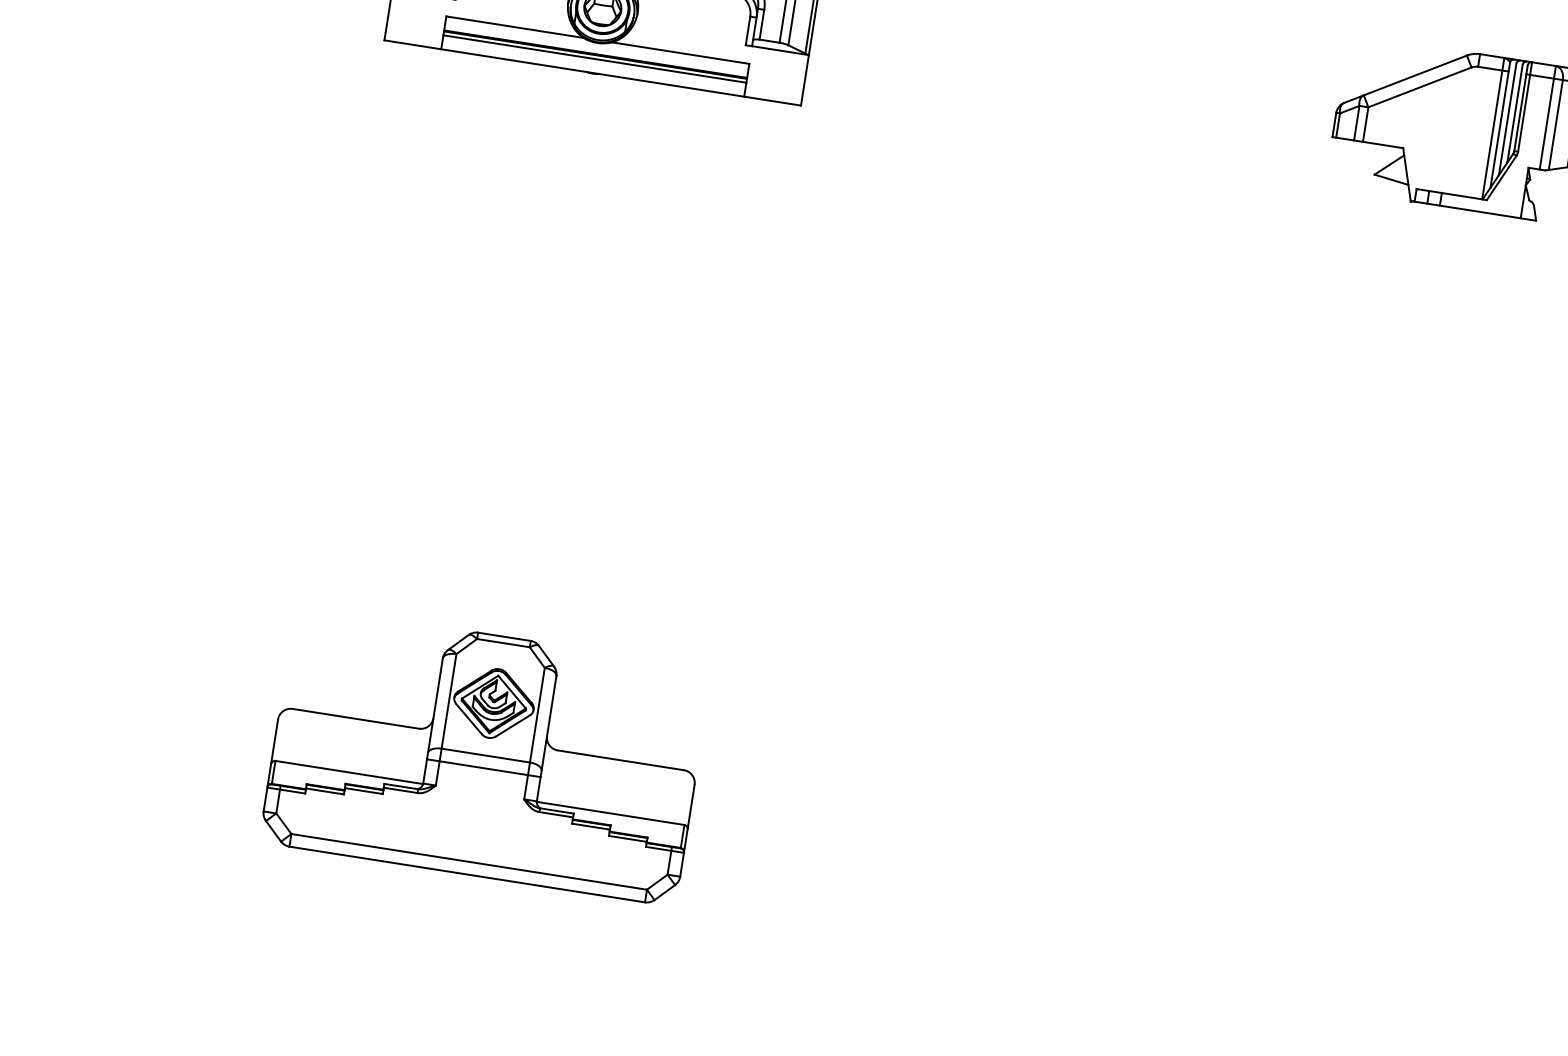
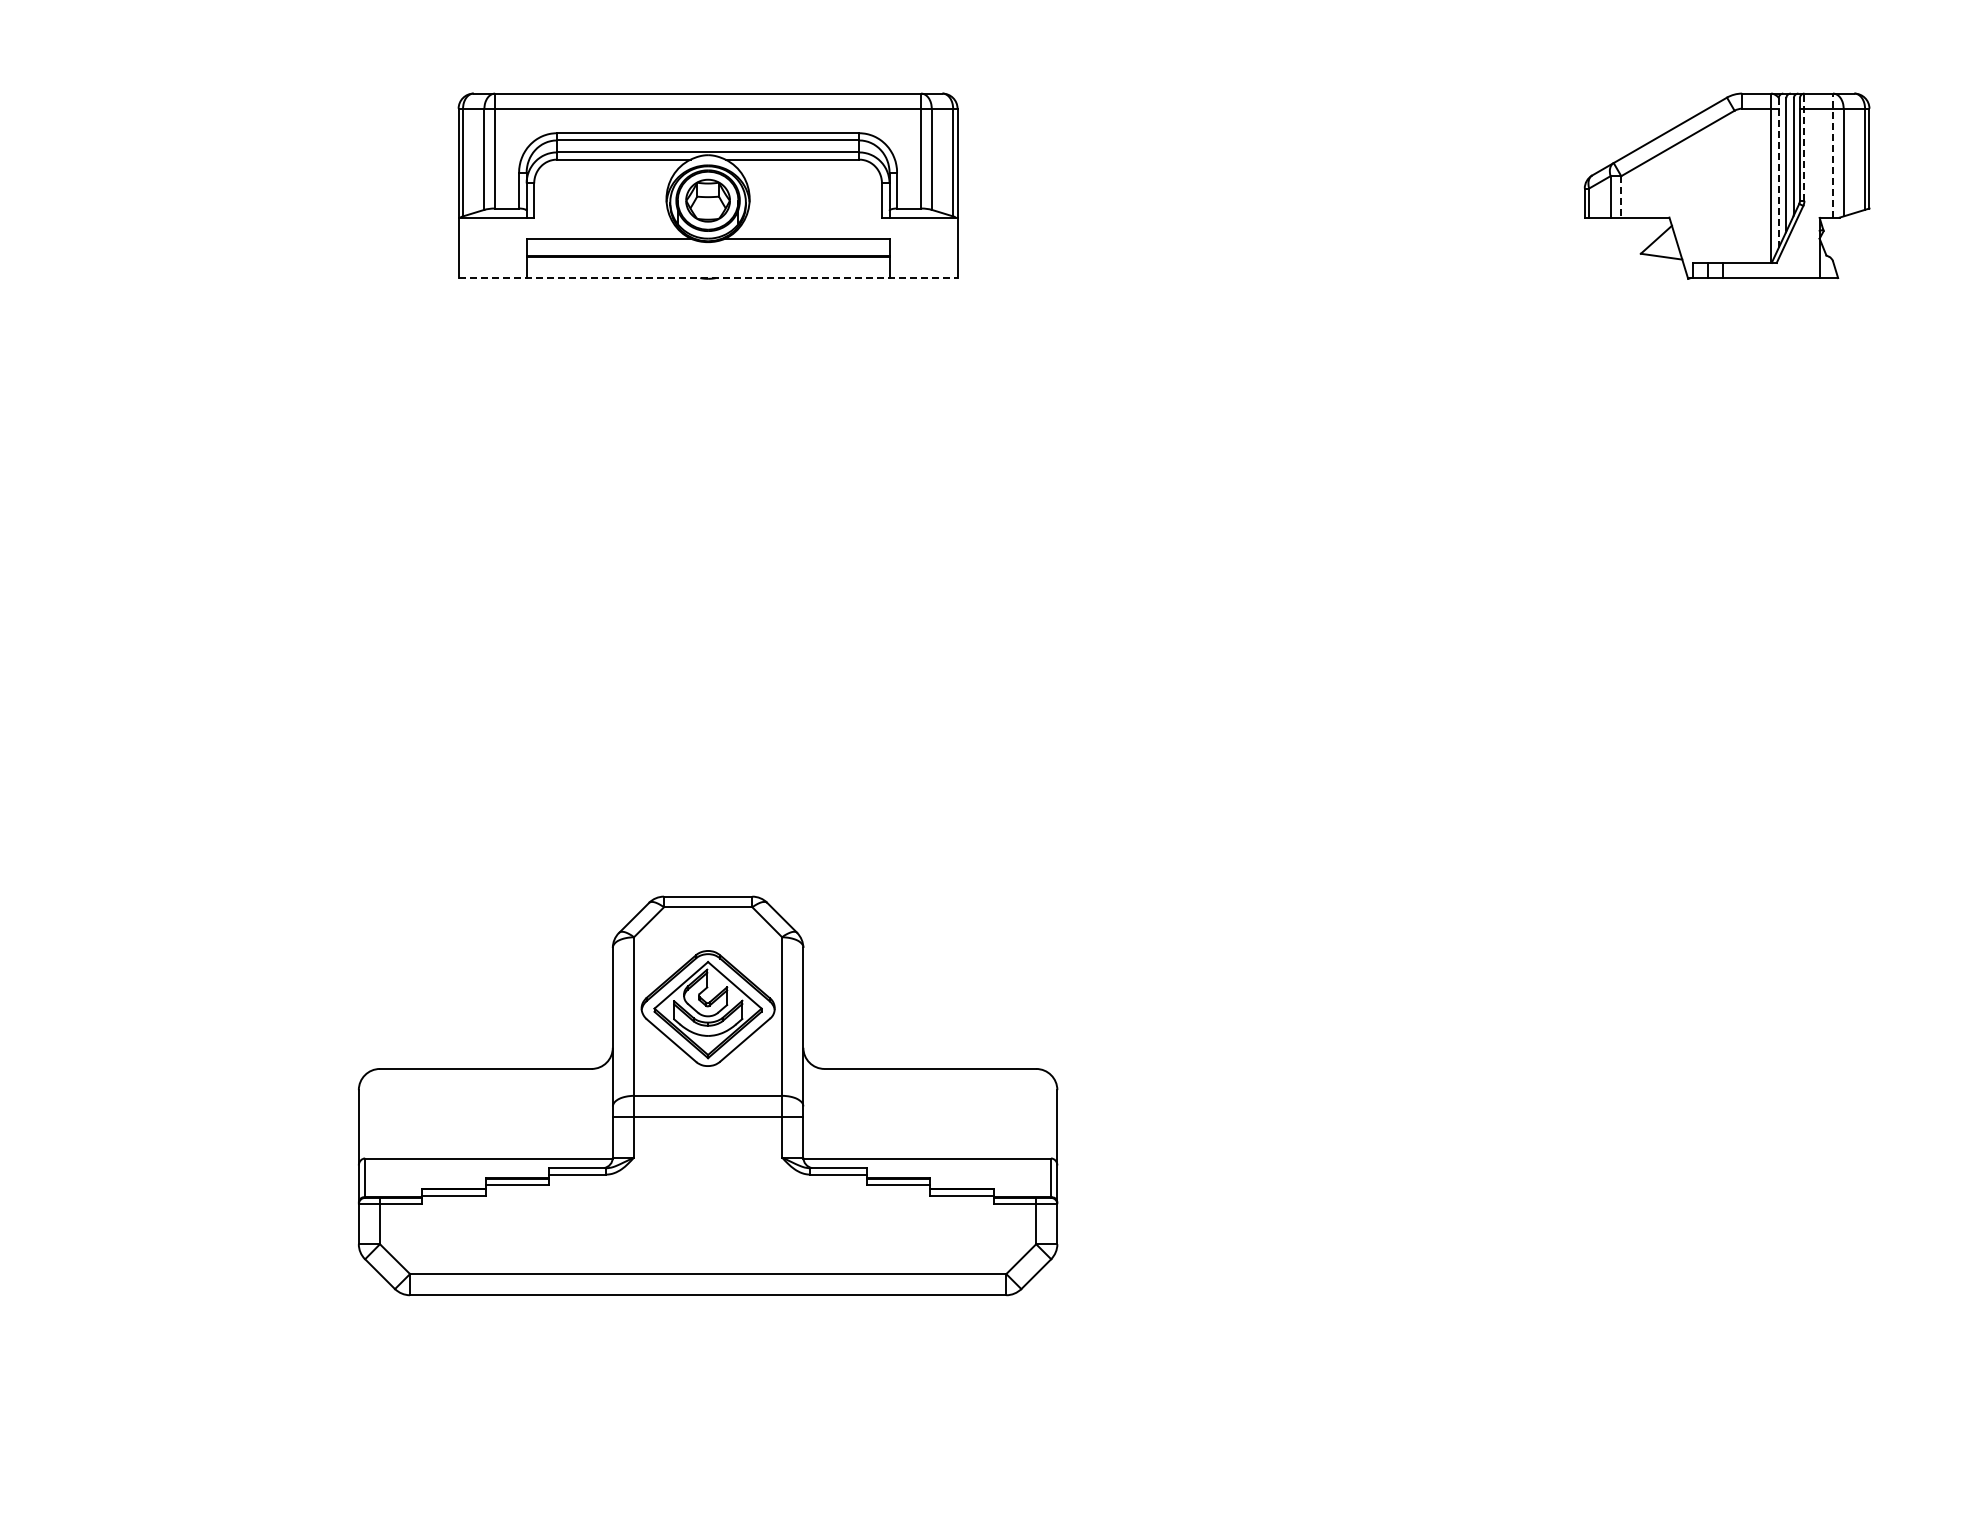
line: (594, 59) -> (707, 261), removed
line: (593, 73) -> (708, 278), solid -> dashed
line: (1525, 107) -> (1804, 147), solid -> dashed
line: (1547, 117) -> (1832, 155), solid -> dashed
line: (1365, 124) -> (1621, 196), solid -> dashed
line: (1499, 125) -> (1778, 173), solid -> dashed
part: (485, 755) -> (707, 1095), size x1.4

